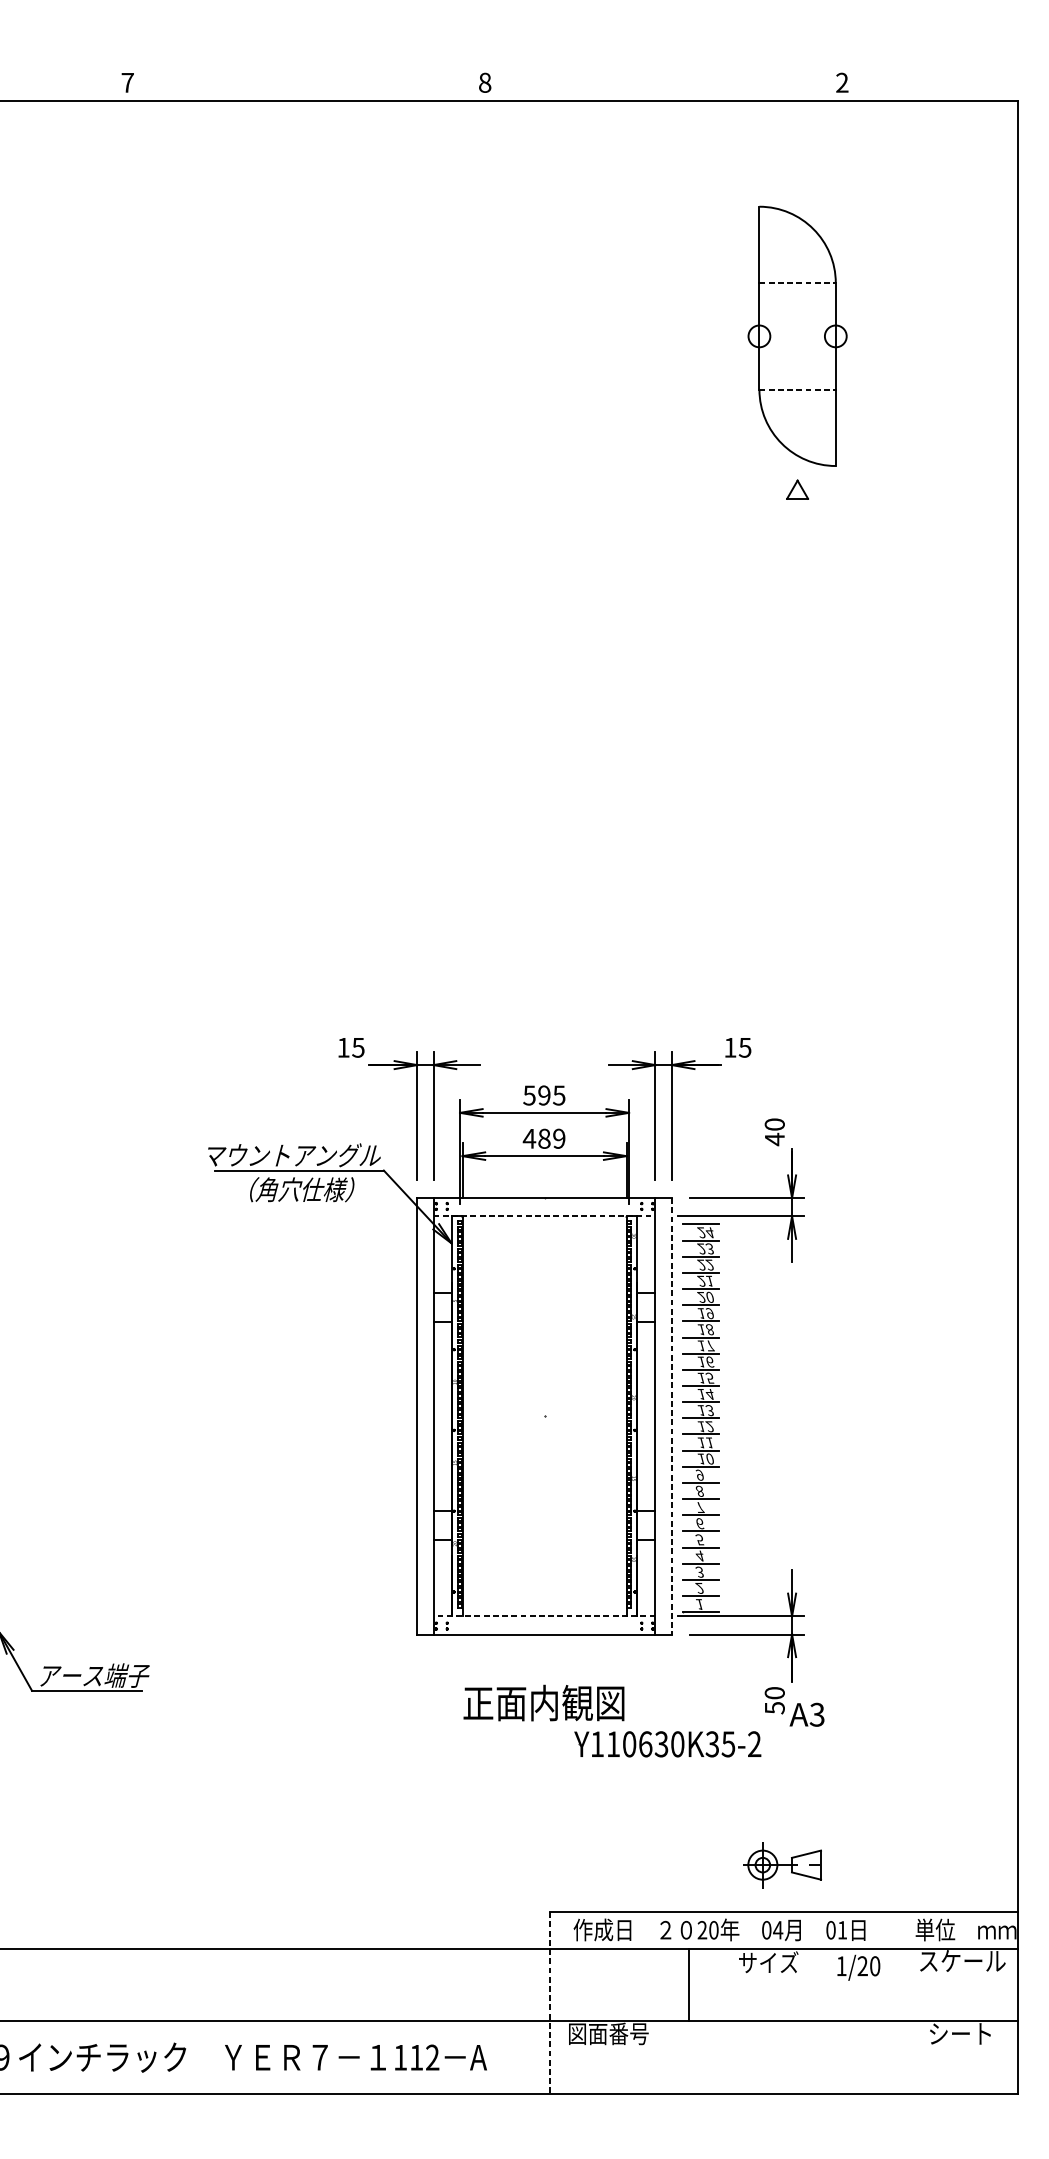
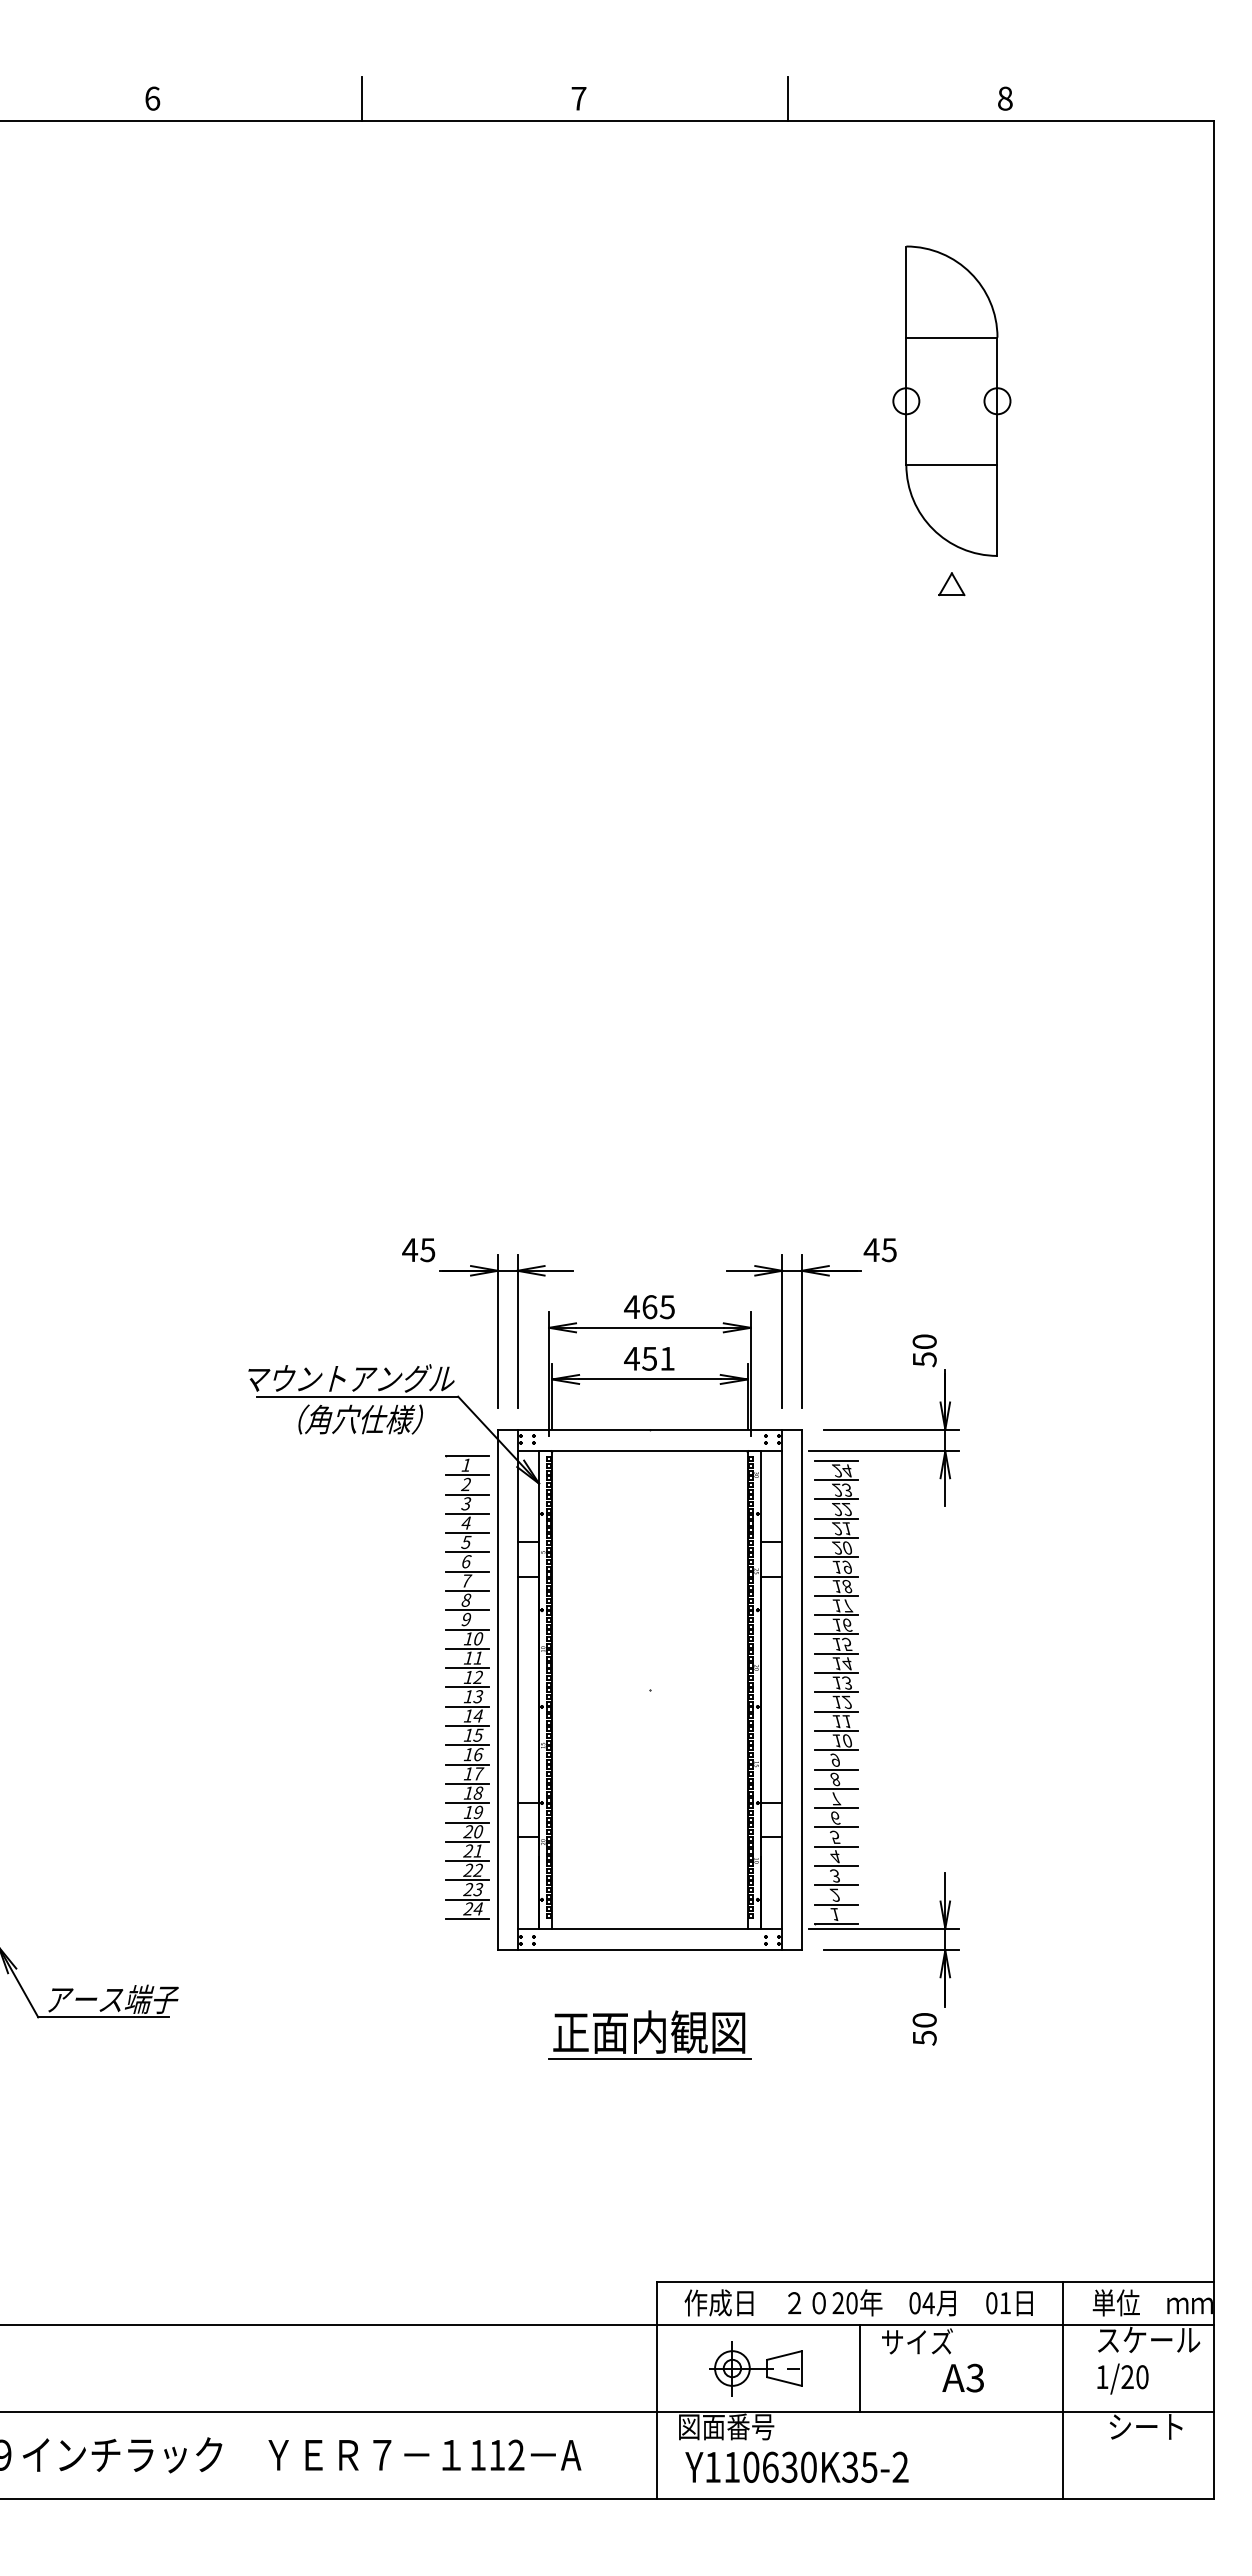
text: (127, 82) -> (152, 98), 7 -> 6
line: (302, 82) -> (361, 98), added
text: (484, 82) -> (578, 98), 8 -> 7
line: (660, 82) -> (788, 98), added
text: (842, 82) -> (1005, 98), 2 -> 8
line: (797, 282) -> (951, 337), dashed -> solid
line: (797, 389) -> (951, 464), dashed -> solid
text: (343, 1047) -> (410, 1249), 15 -> 45
text: (730, 1047) -> (871, 1249), 15 -> 45
text: (536, 1095) -> (640, 1307), 595 -> 465
text: (551, 1138) -> (658, 1358), 489 -> 451
text: (774, 1139) -> (924, 1359), 40 -> 50
line: (545, 1216) -> (650, 1451), dashed -> solid
part: (391, 1414) -> (467, 1687), added
line: (671, 1416) -> (801, 1690), dashed -> solid
line: (544, 1616) -> (649, 1928), dashed -> solid
text: (806, 1714) -> (962, 2377), moved
line: (544, 1725) -> (649, 2058), added
part: (667, 1743) -> (796, 2466), moved
part: (782, 1865) -> (755, 2368), moved
text: (858, 1967) -> (1122, 2378), moved
line: (688, 1984) -> (859, 2368), moved
line: (890, 2002) -> (1062, 2389), added
line: (550, 2003) -> (656, 2390), dashed -> solid

